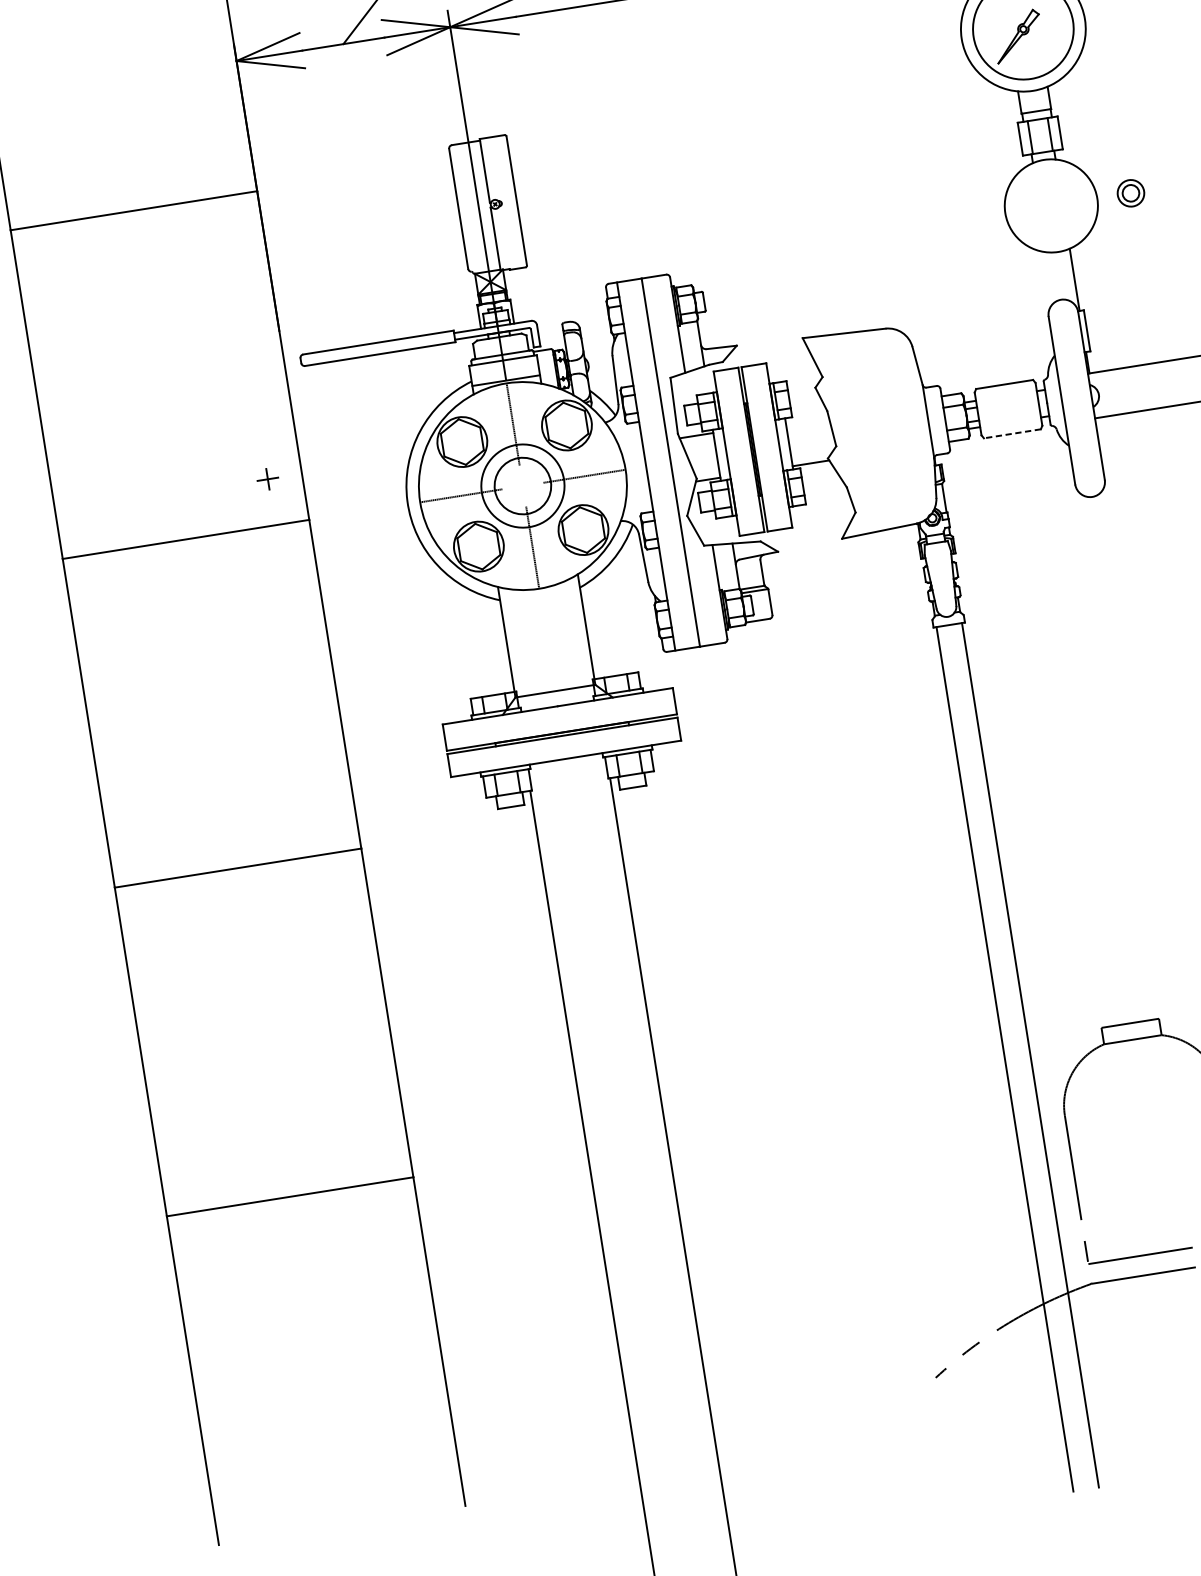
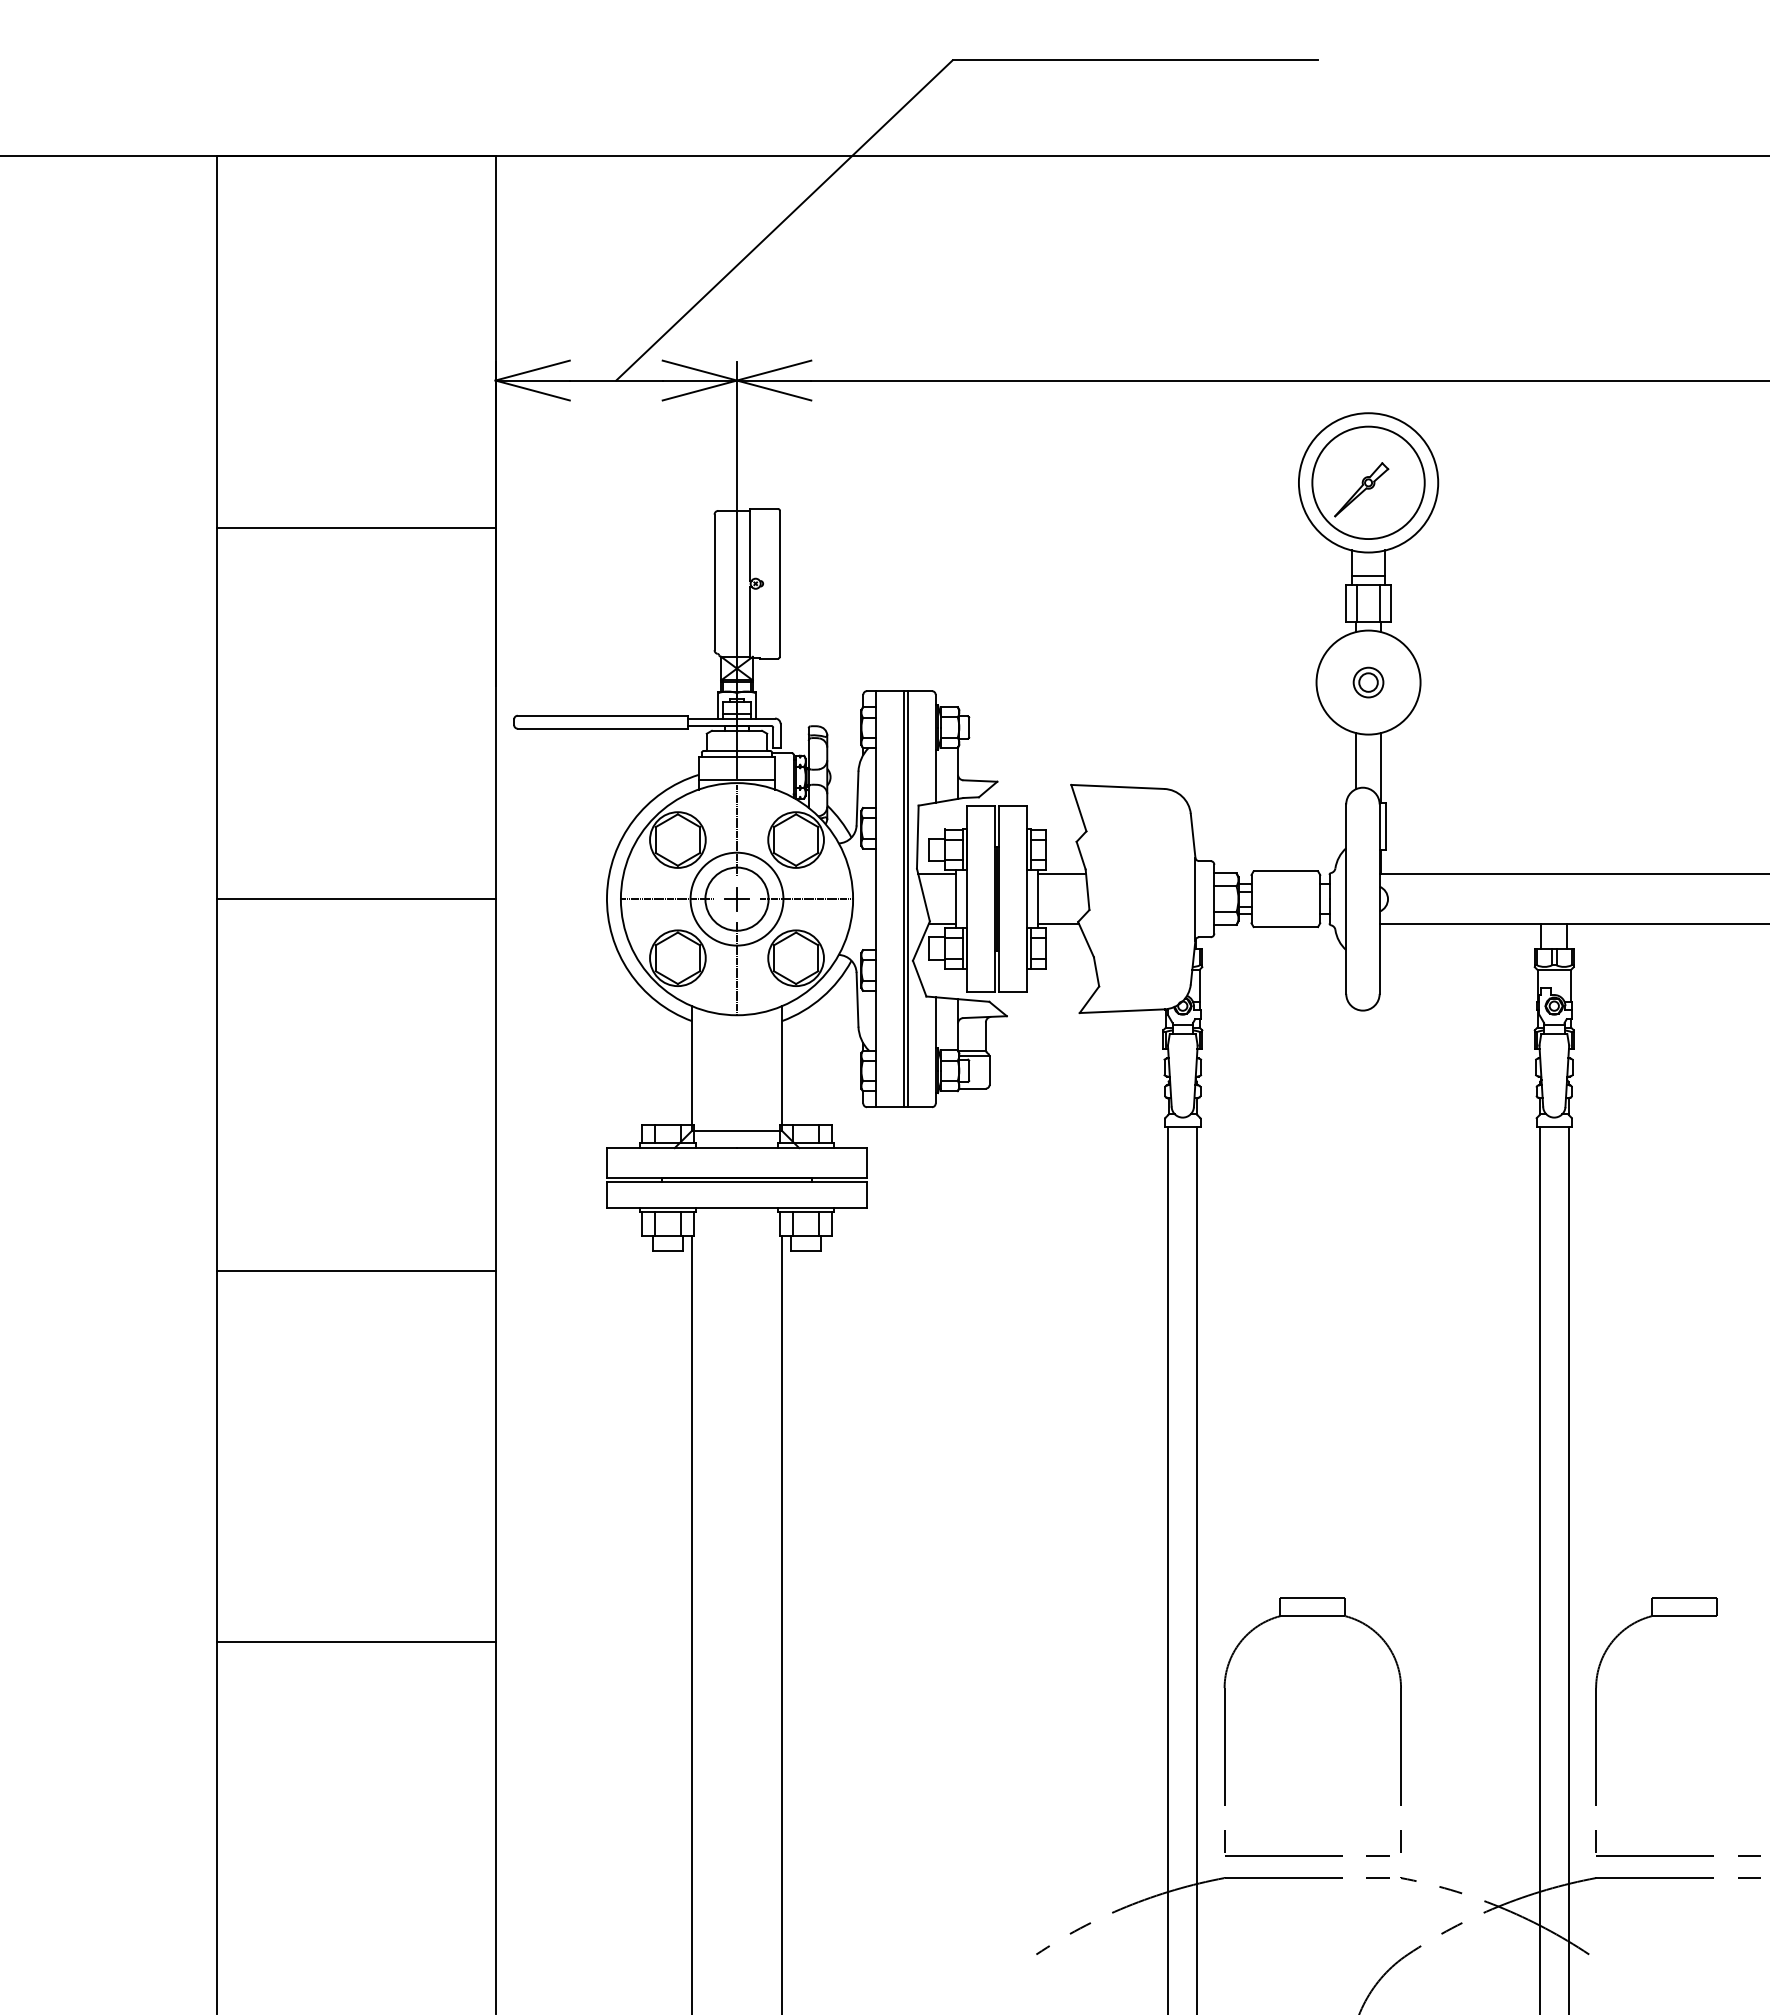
part: (1130, 193) -> (1368, 682), moved
line: (1050, 277) -> (1355, 761), added
line: (806, 417) -> (1061, 873), added
line: (1012, 434) -> (1285, 927), dashed -> solid
line: (673, 462) -> (907, 899), added
part: (267, 479) -> (736, 899), moved

